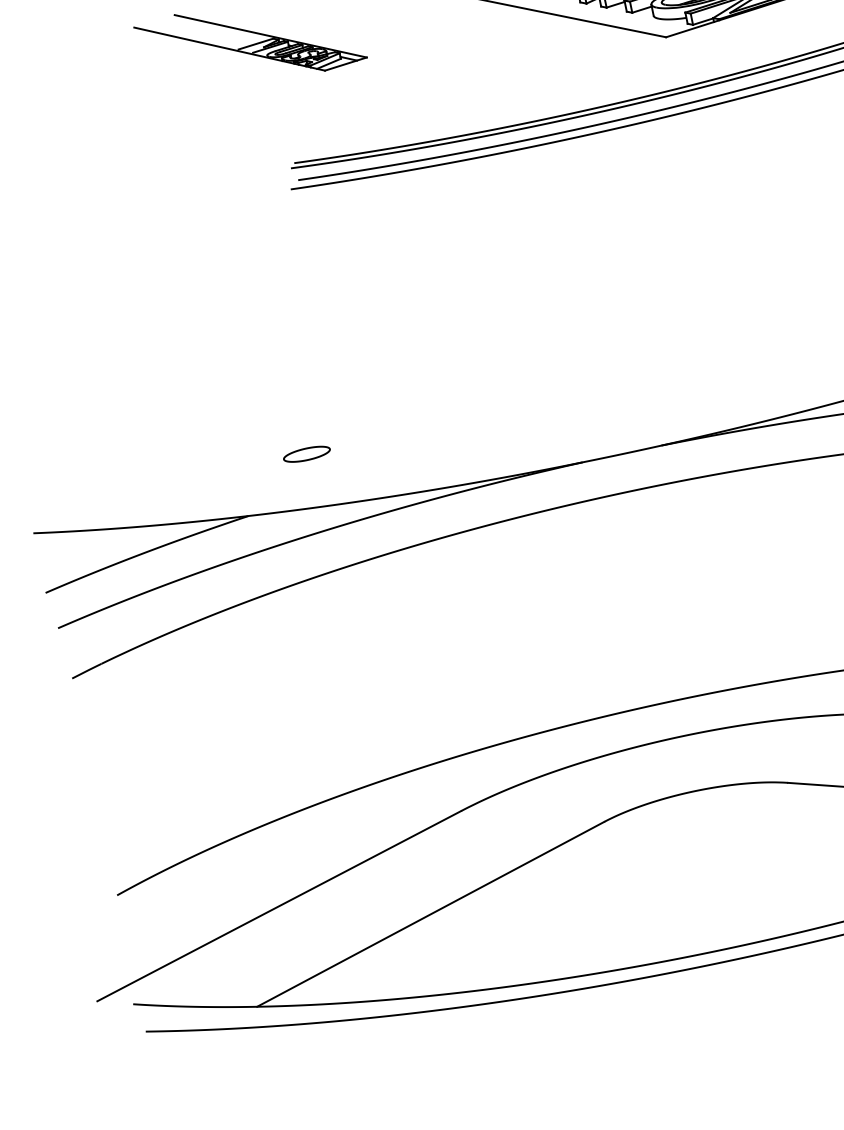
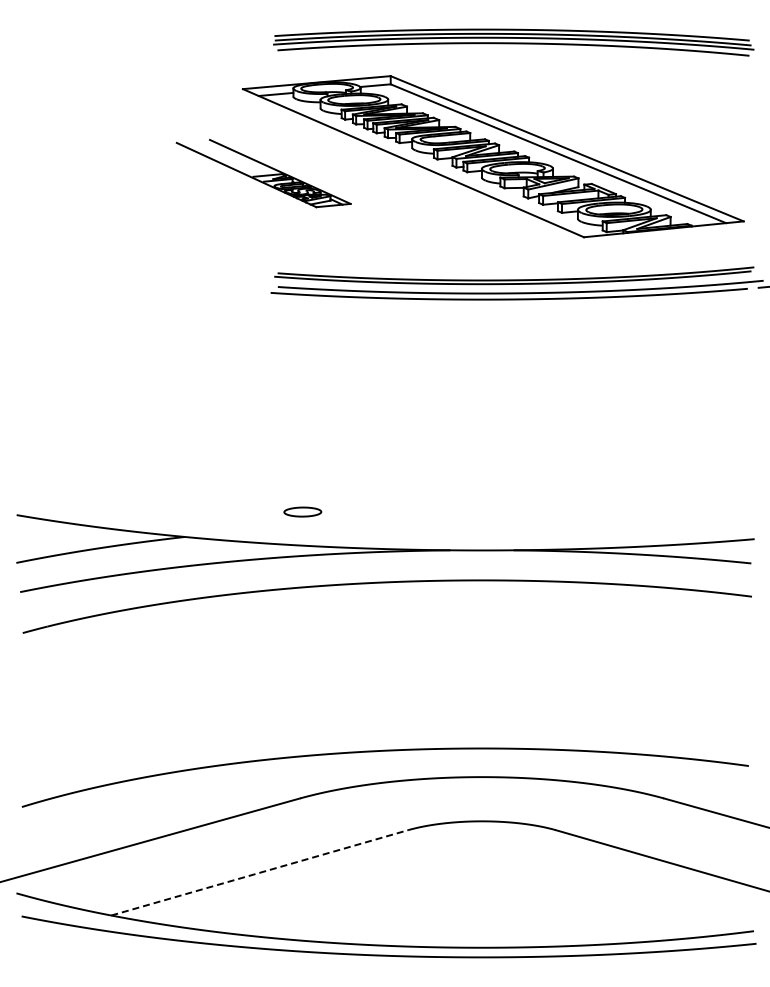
part: (306, 453) -> (302, 511), moved
line: (431, 913) -> (260, 872), solid -> dashed

